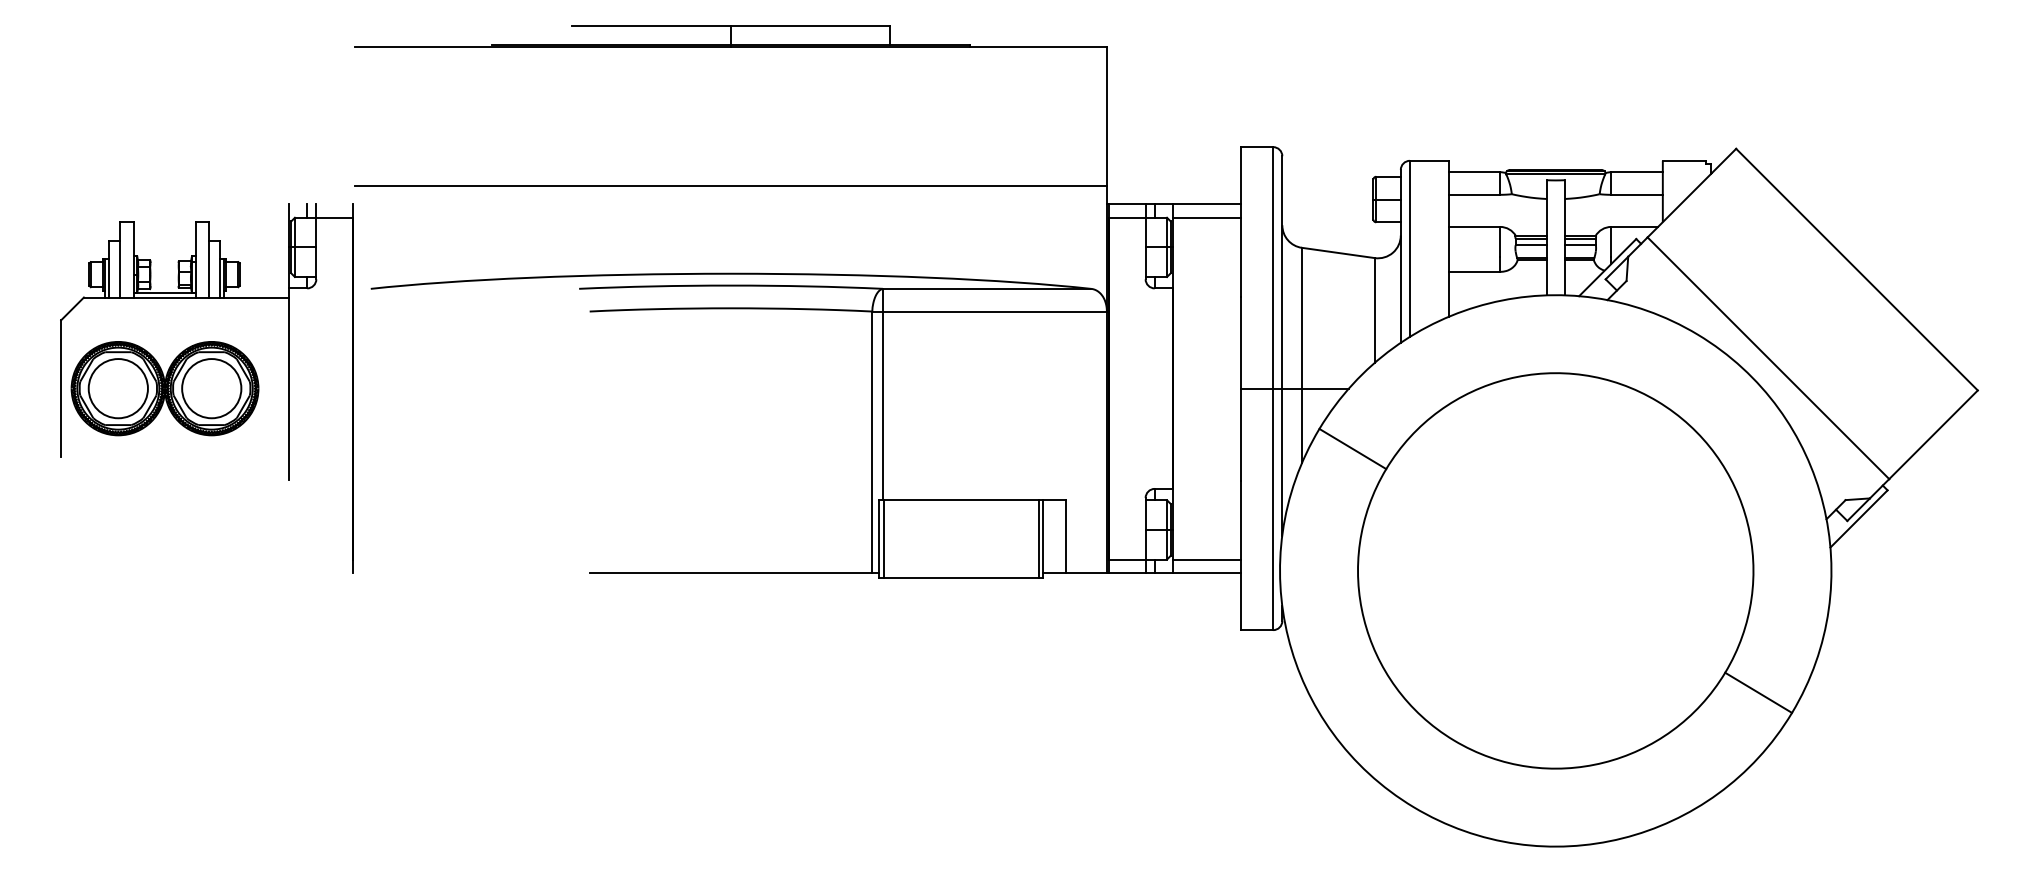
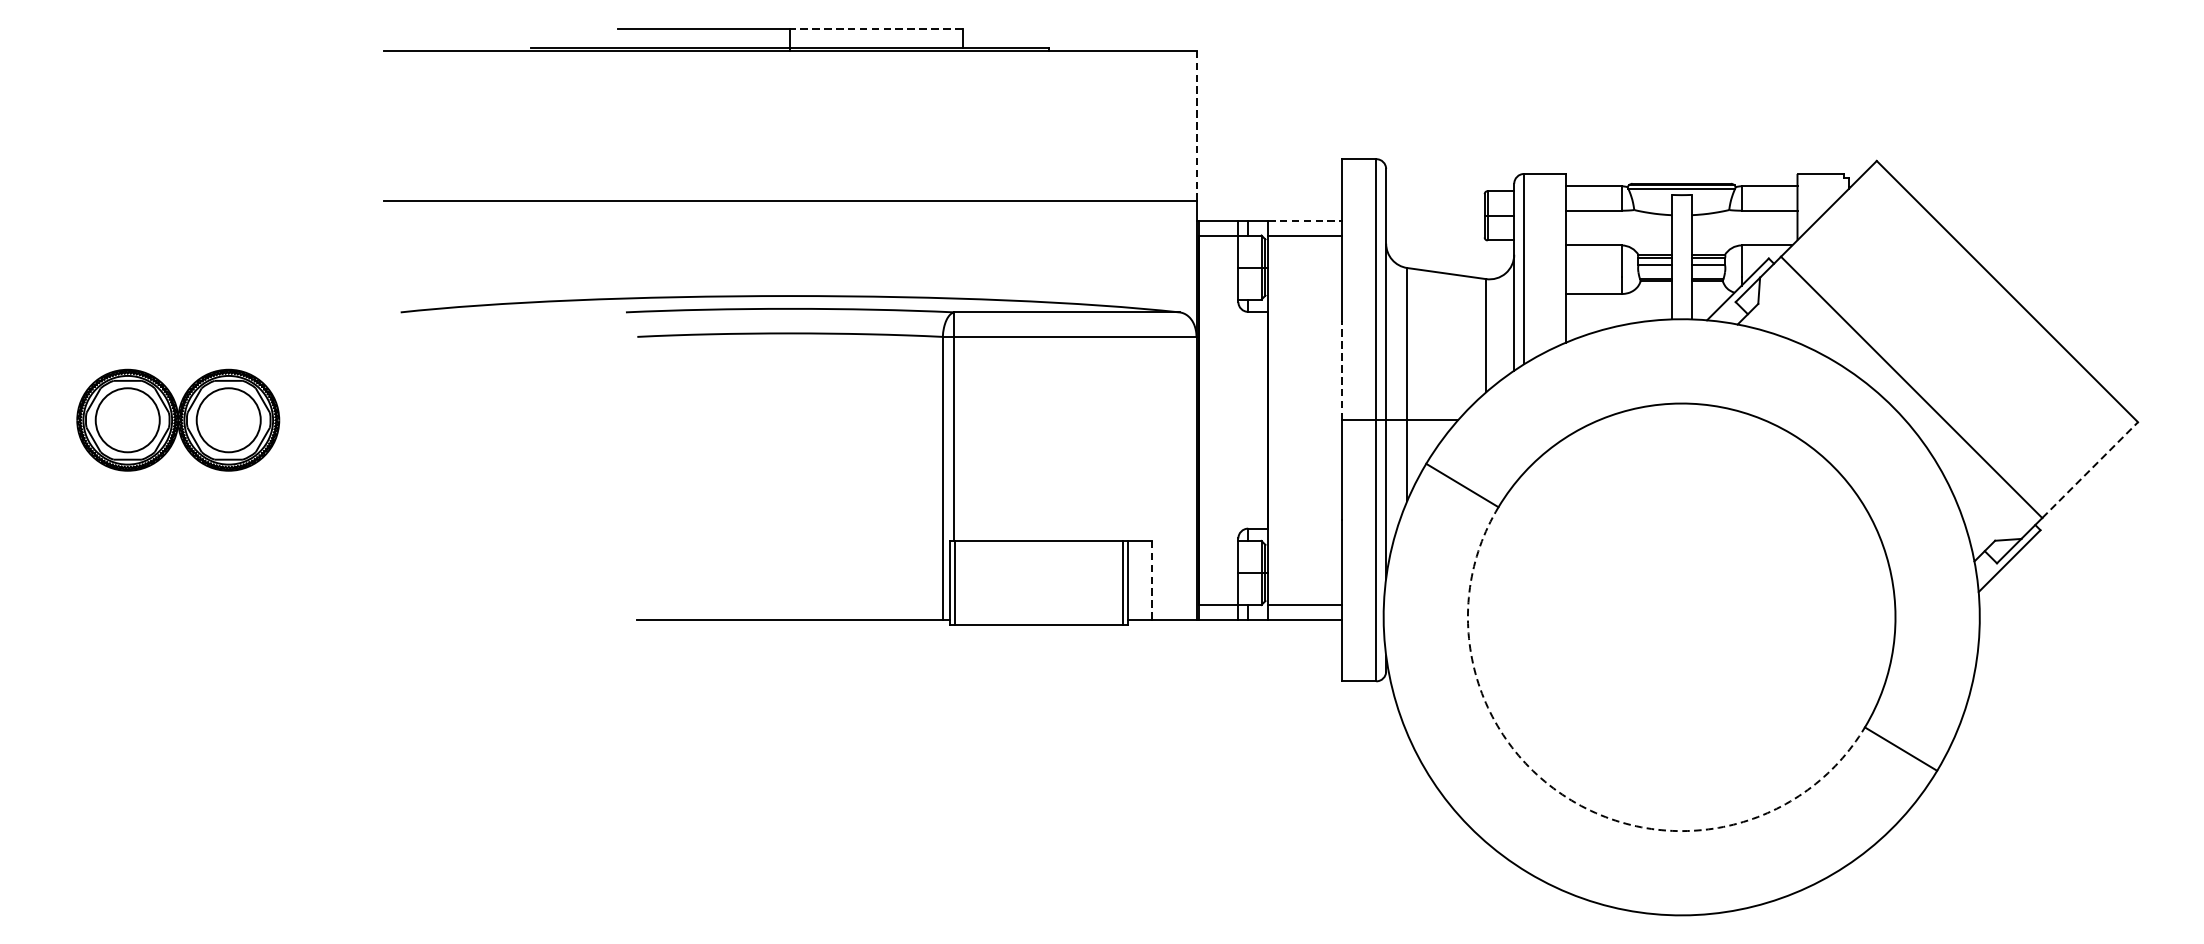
line: (810, 26) -> (876, 28), solid -> dashed
line: (1106, 115) -> (1196, 124), solid -> dashed
line: (1207, 204) -> (1305, 221), solid -> dashed
line: (1241, 342) -> (1342, 370), solid -> dashed
part: (288, 388) -> (311, 420), removed
line: (1933, 434) -> (2090, 469), solid -> dashed
line: (1065, 536) -> (1151, 580), solid -> dashed
arc: (1453, 740) -> (1571, 800), solid -> dashed

